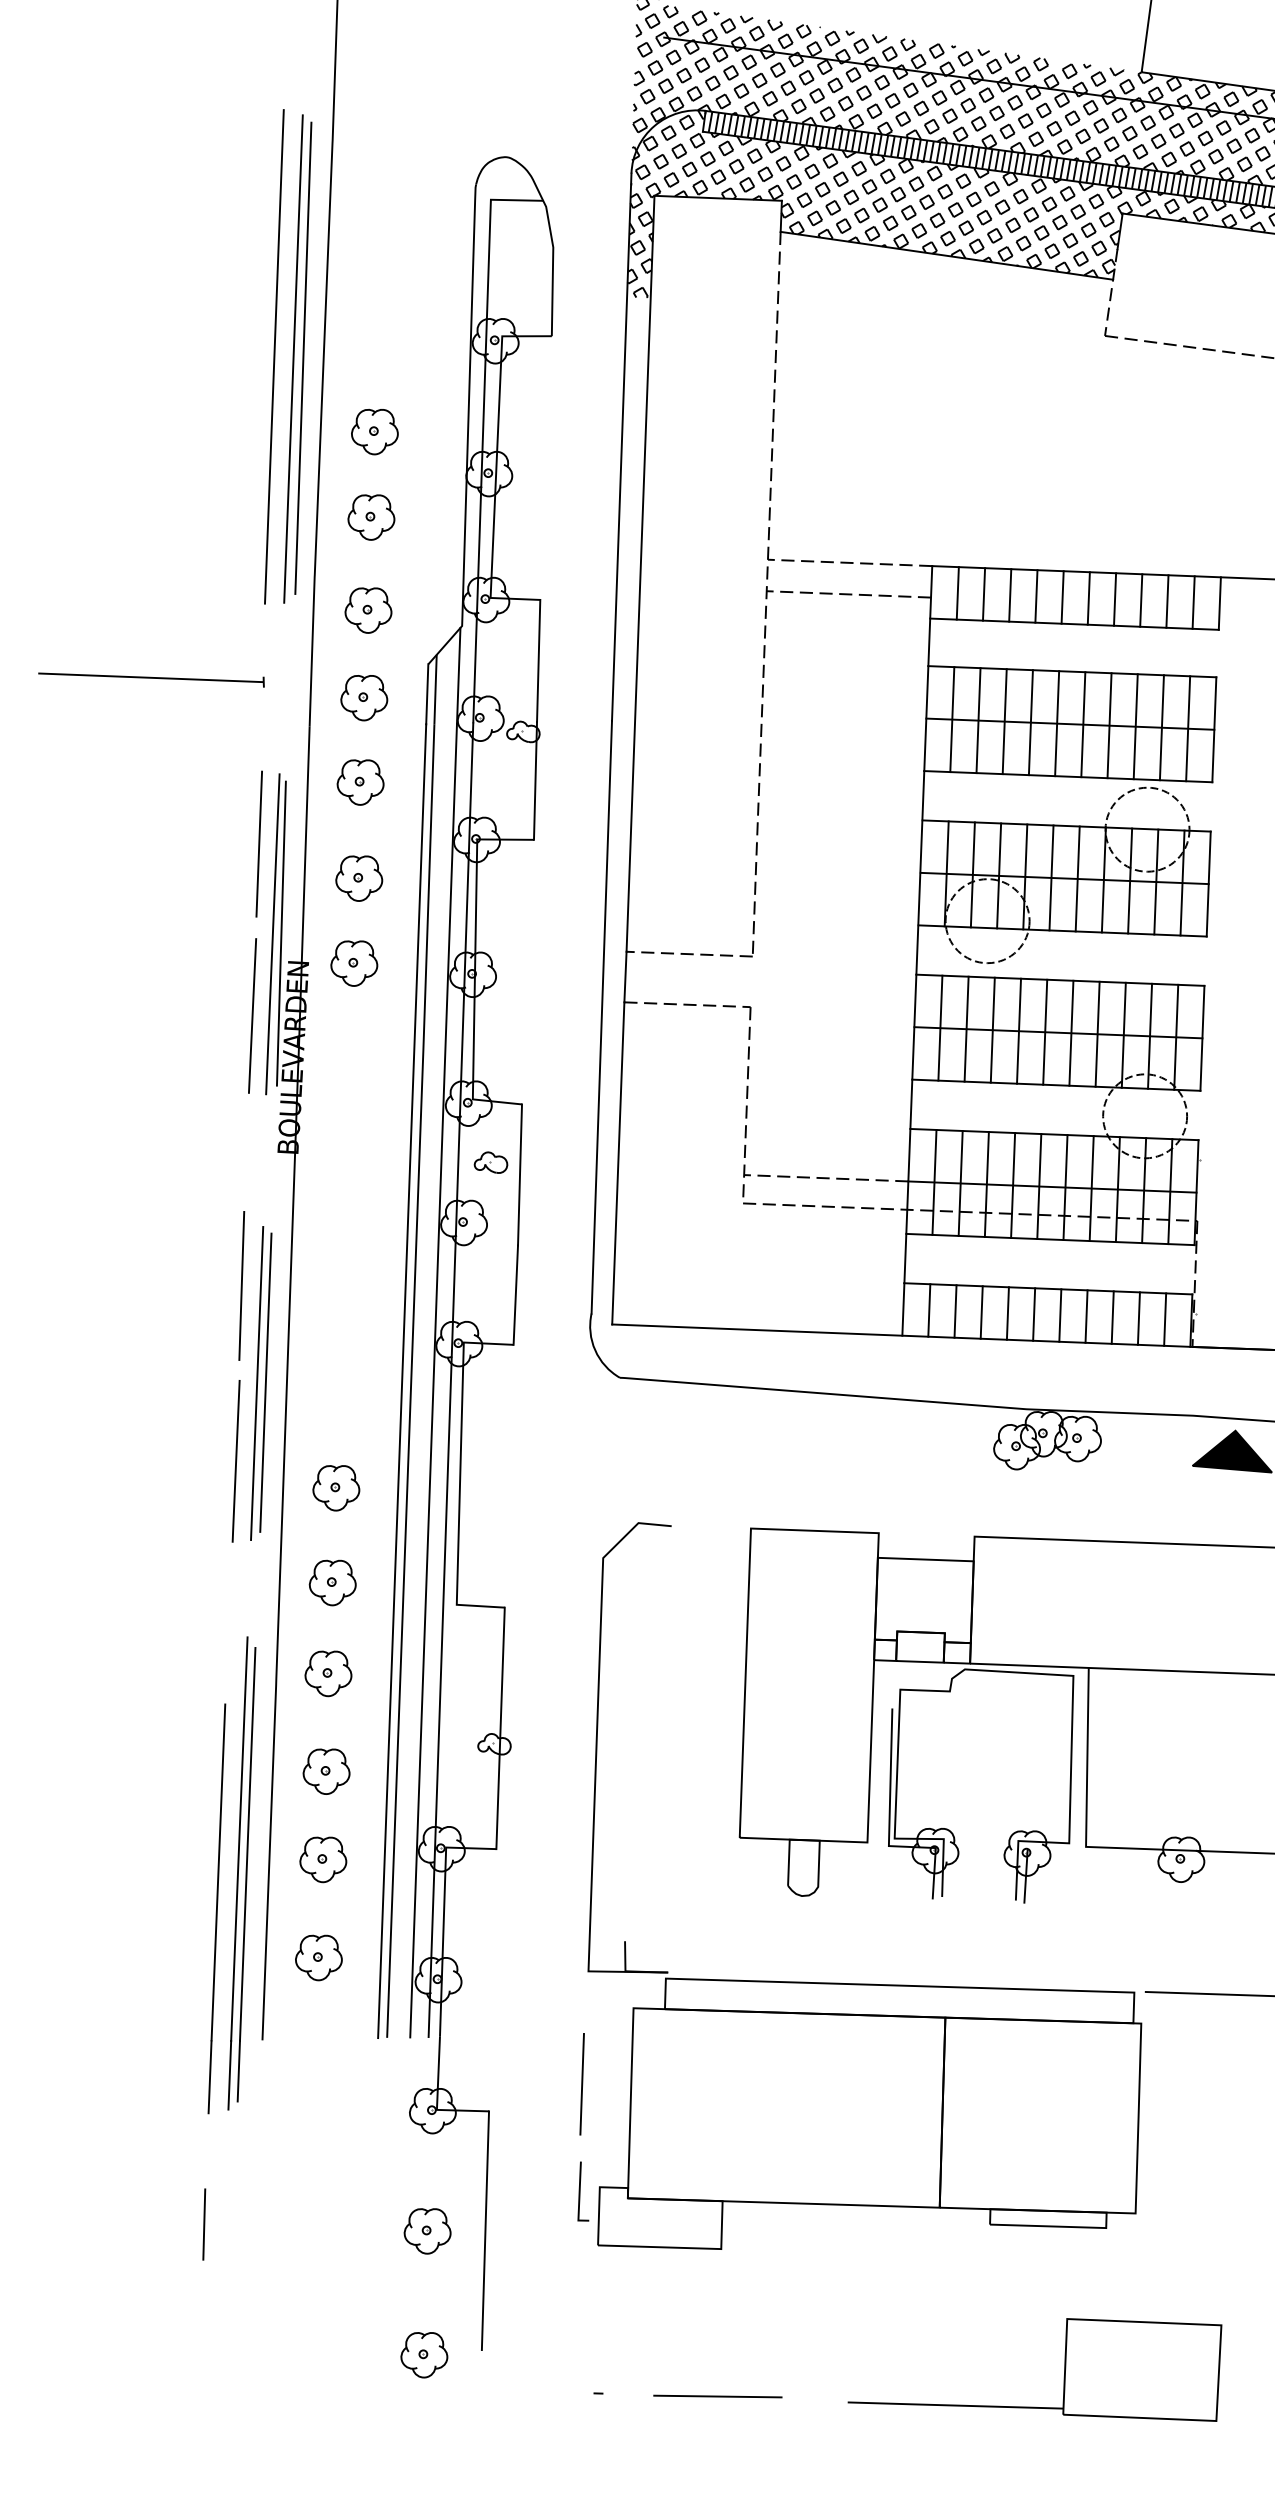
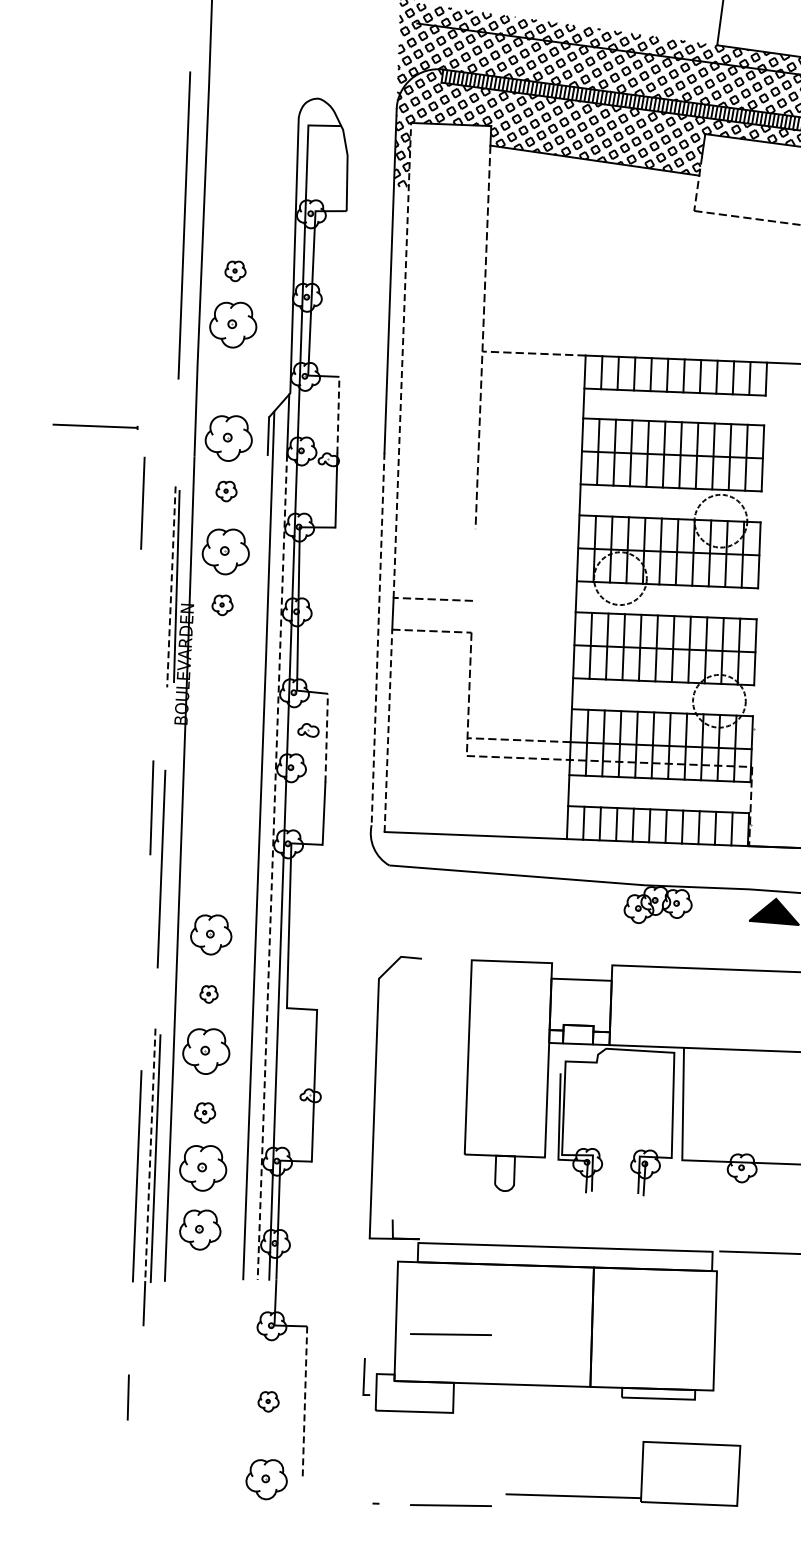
line: (274, 357) -> (172, 224), removed
line: (303, 359) -> (190, 225), removed
part: (374, 432) -> (235, 271), size x0.7
part: (371, 516) -> (233, 324), size x1.6
line: (640, 573) -> (402, 360), solid -> dashed
line: (847, 594) -> (532, 373), removed
part: (368, 610) -> (231, 383), removed
line: (538, 659) -> (338, 414), solid -> dashed
part: (152, 678) -> (95, 426), size x0.6
part: (363, 698) -> (228, 438), size x1.6
part: (360, 782) -> (226, 491), size x0.7
line: (258, 842) -> (142, 502), moved
part: (358, 877) -> (225, 551), size x1.6
line: (753, 898) -> (473, 564), removed
line: (273, 933) -> (171, 586), solid -> dashed
part: (354, 963) -> (222, 605), size x0.7
line: (252, 1016) -> (158, 638), removed
line: (602, 1017) -> (378, 639), solid -> dashed
line: (618, 1162) -> (388, 730), solid -> dashed
line: (519, 1173) -> (326, 737), solid -> dashed
line: (401, 1380) -> (252, 867), removed
line: (433, 1380) -> (272, 867), solid -> dashed
line: (265, 1382) -> (166, 868), removed
line: (236, 1460) -> (148, 917), removed
part: (336, 1487) -> (211, 934), size x1.4
part: (331, 1583) -> (208, 994), size x0.6
part: (328, 1673) -> (206, 1051), size x1.6
part: (325, 1770) -> (204, 1112), size x0.7
line: (239, 1839) -> (150, 1155), solid -> dashed
part: (322, 1860) -> (202, 1168), size x1.6
part: (319, 1957) -> (200, 1229), size x1.4
line: (237, 2071) -> (149, 1301), removed
line: (209, 2076) -> (131, 1304), removed
line: (581, 2084) -> (365, 1309), removed
line: (717, 2124) -> (450, 1334), added
part: (427, 2230) -> (268, 1401), size x0.7
line: (484, 2230) -> (304, 1401), solid -> dashed
part: (424, 2355) -> (266, 1479), size x1.4
part: (1064, 2369) -> (641, 1473), moved

